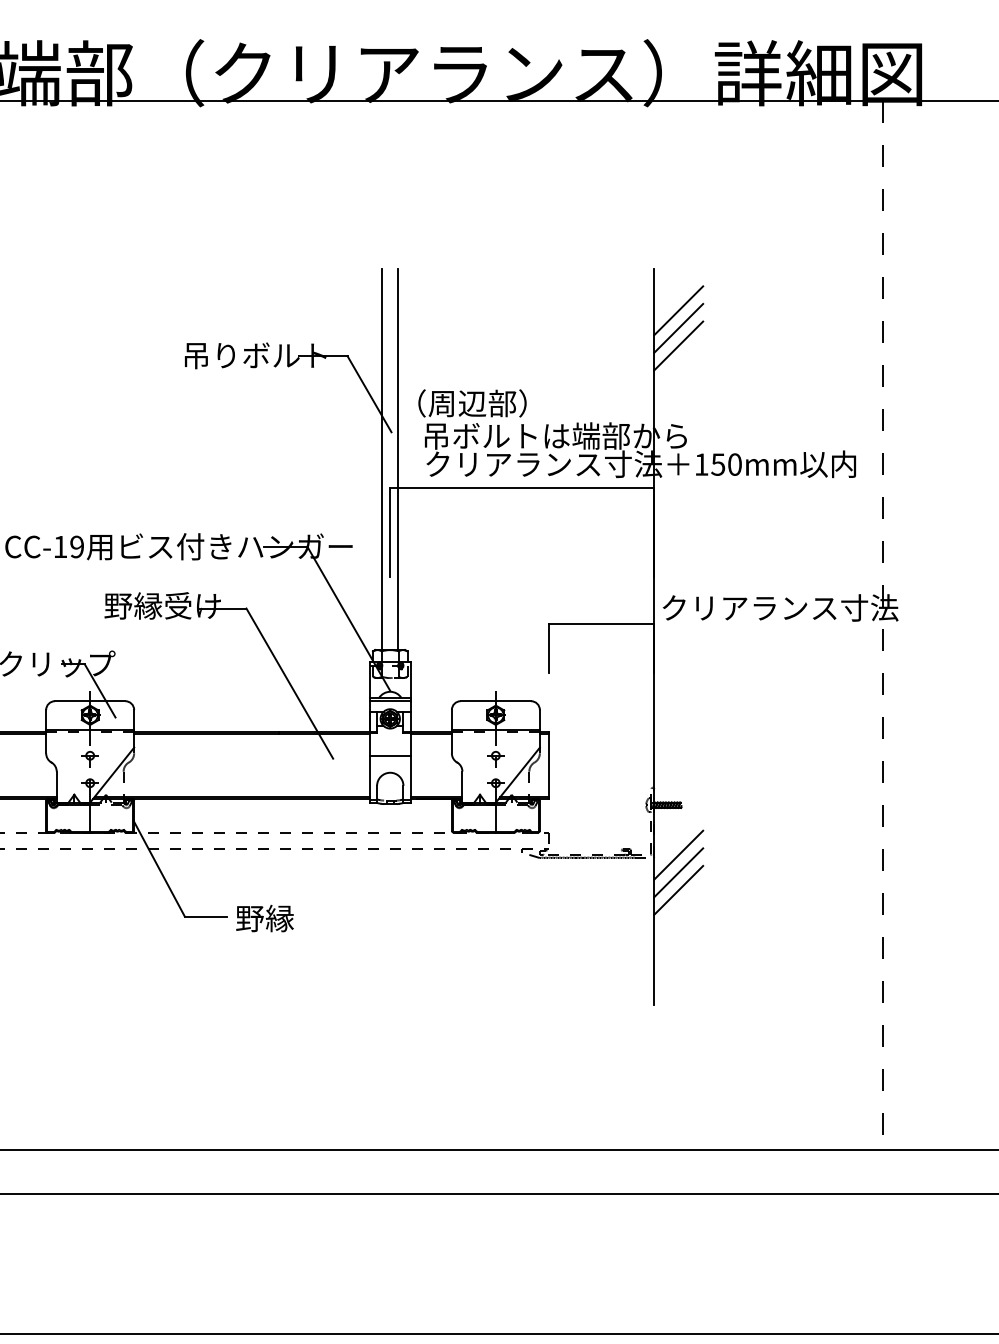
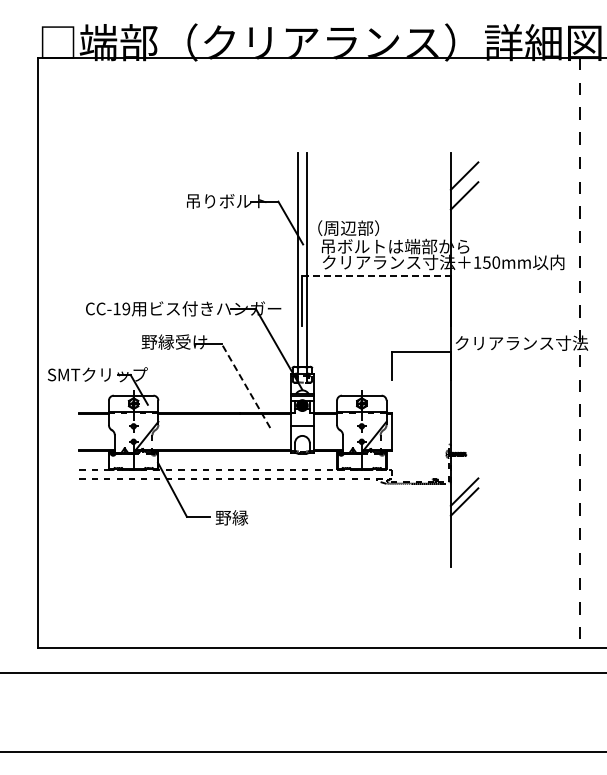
line: (678, 327) -> (464, 185), removed
line: (523, 487) -> (377, 275), solid -> dashed
line: (289, 683) -> (245, 385), solid -> dashed
line: (678, 853) -> (464, 481), removed

